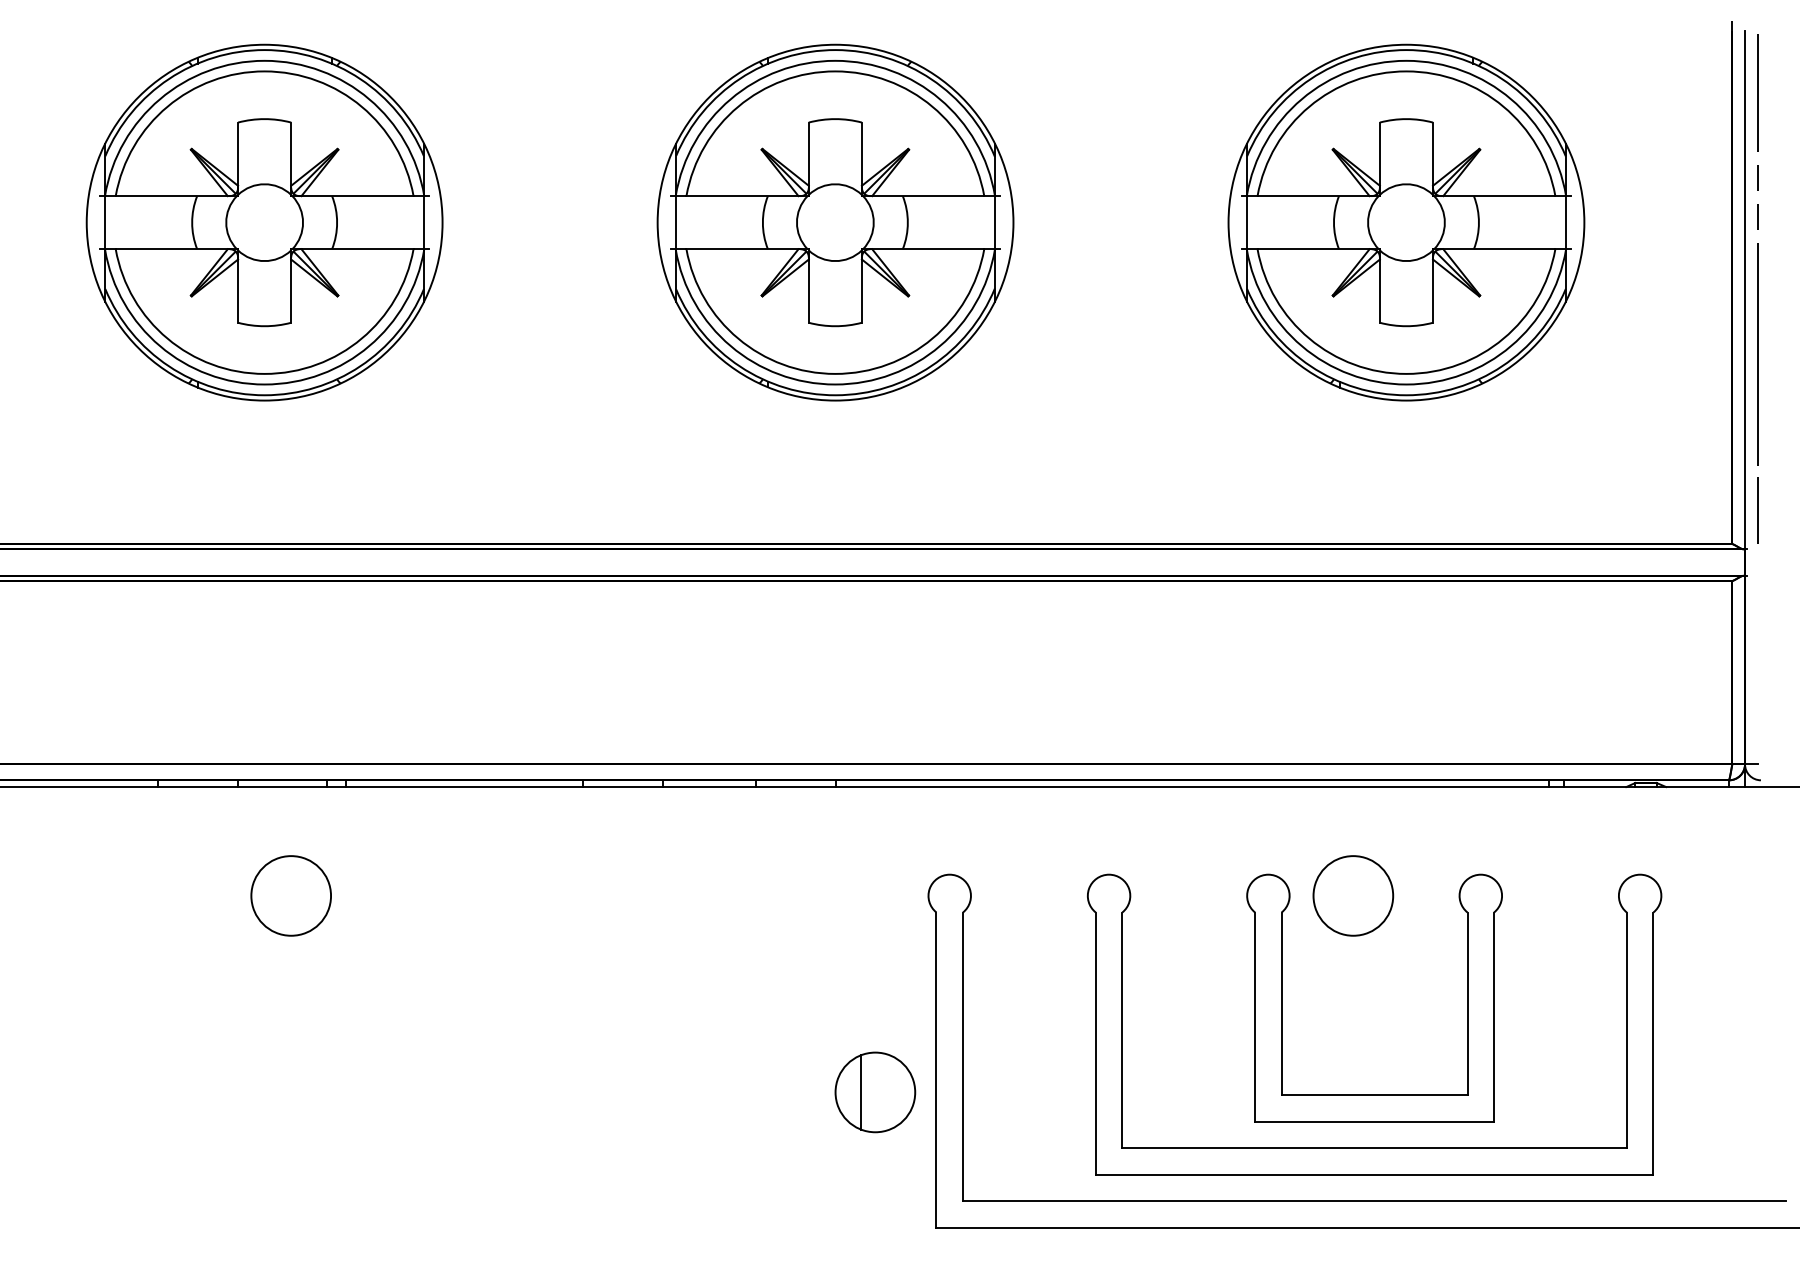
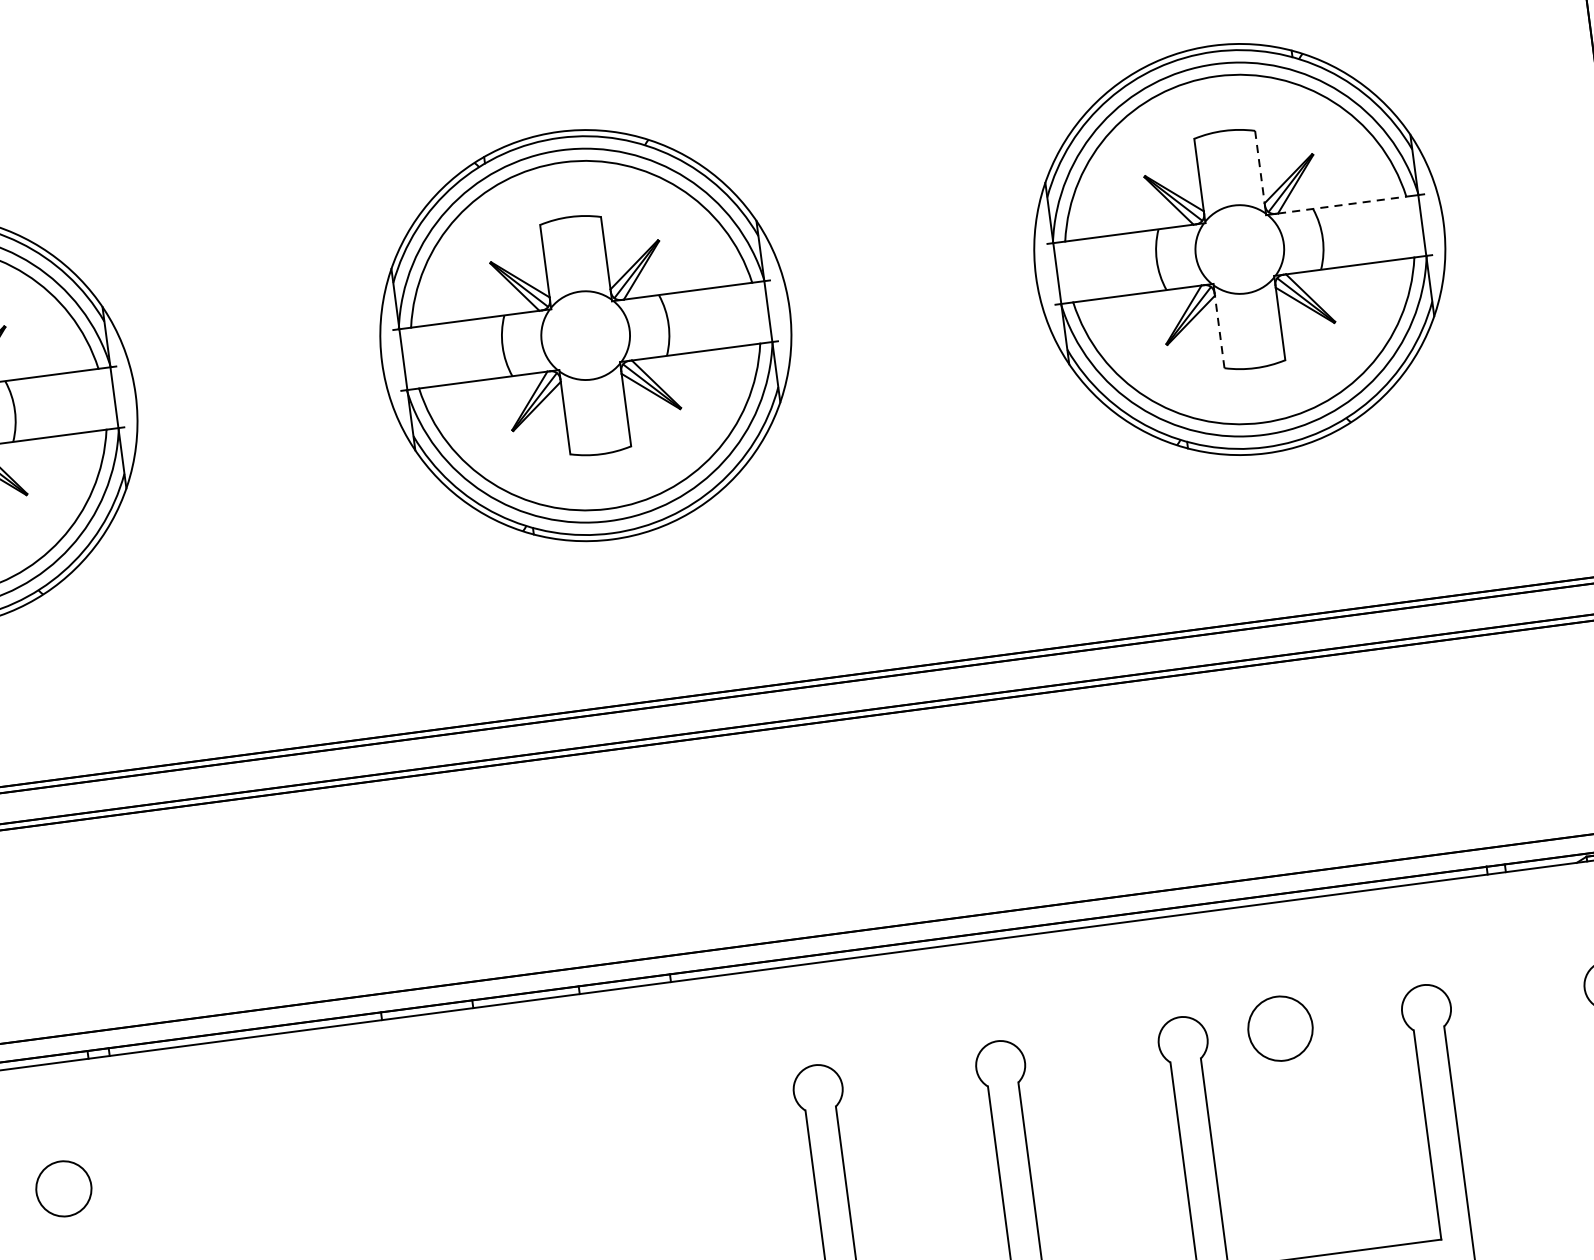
line: (1433, 154) -> (1260, 167), solid -> dashed
line: (1499, 196) -> (1342, 205), solid -> dashed
line: (1379, 291) -> (1219, 332), solid -> dashed
circle: (291, 895) -> (64, 1188), size x0.6
circle: (1353, 895) -> (1280, 1028), size x0.7

